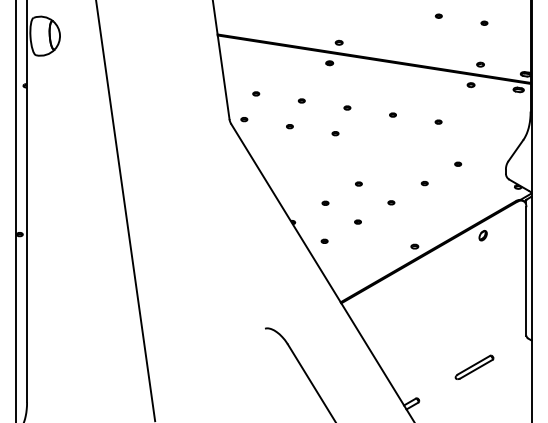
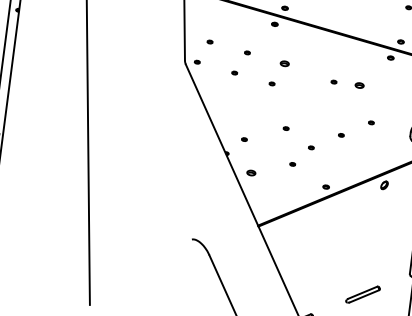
part: (347, 107) -> (284, 63), size x1.6
part: (392, 114) -> (333, 81), moved
part: (438, 121) -> (359, 84), size x1.6
part: (325, 202) -> (244, 138), moved
part: (357, 221) -> (292, 163), moved
part: (324, 240) -> (251, 172), size x1.6

